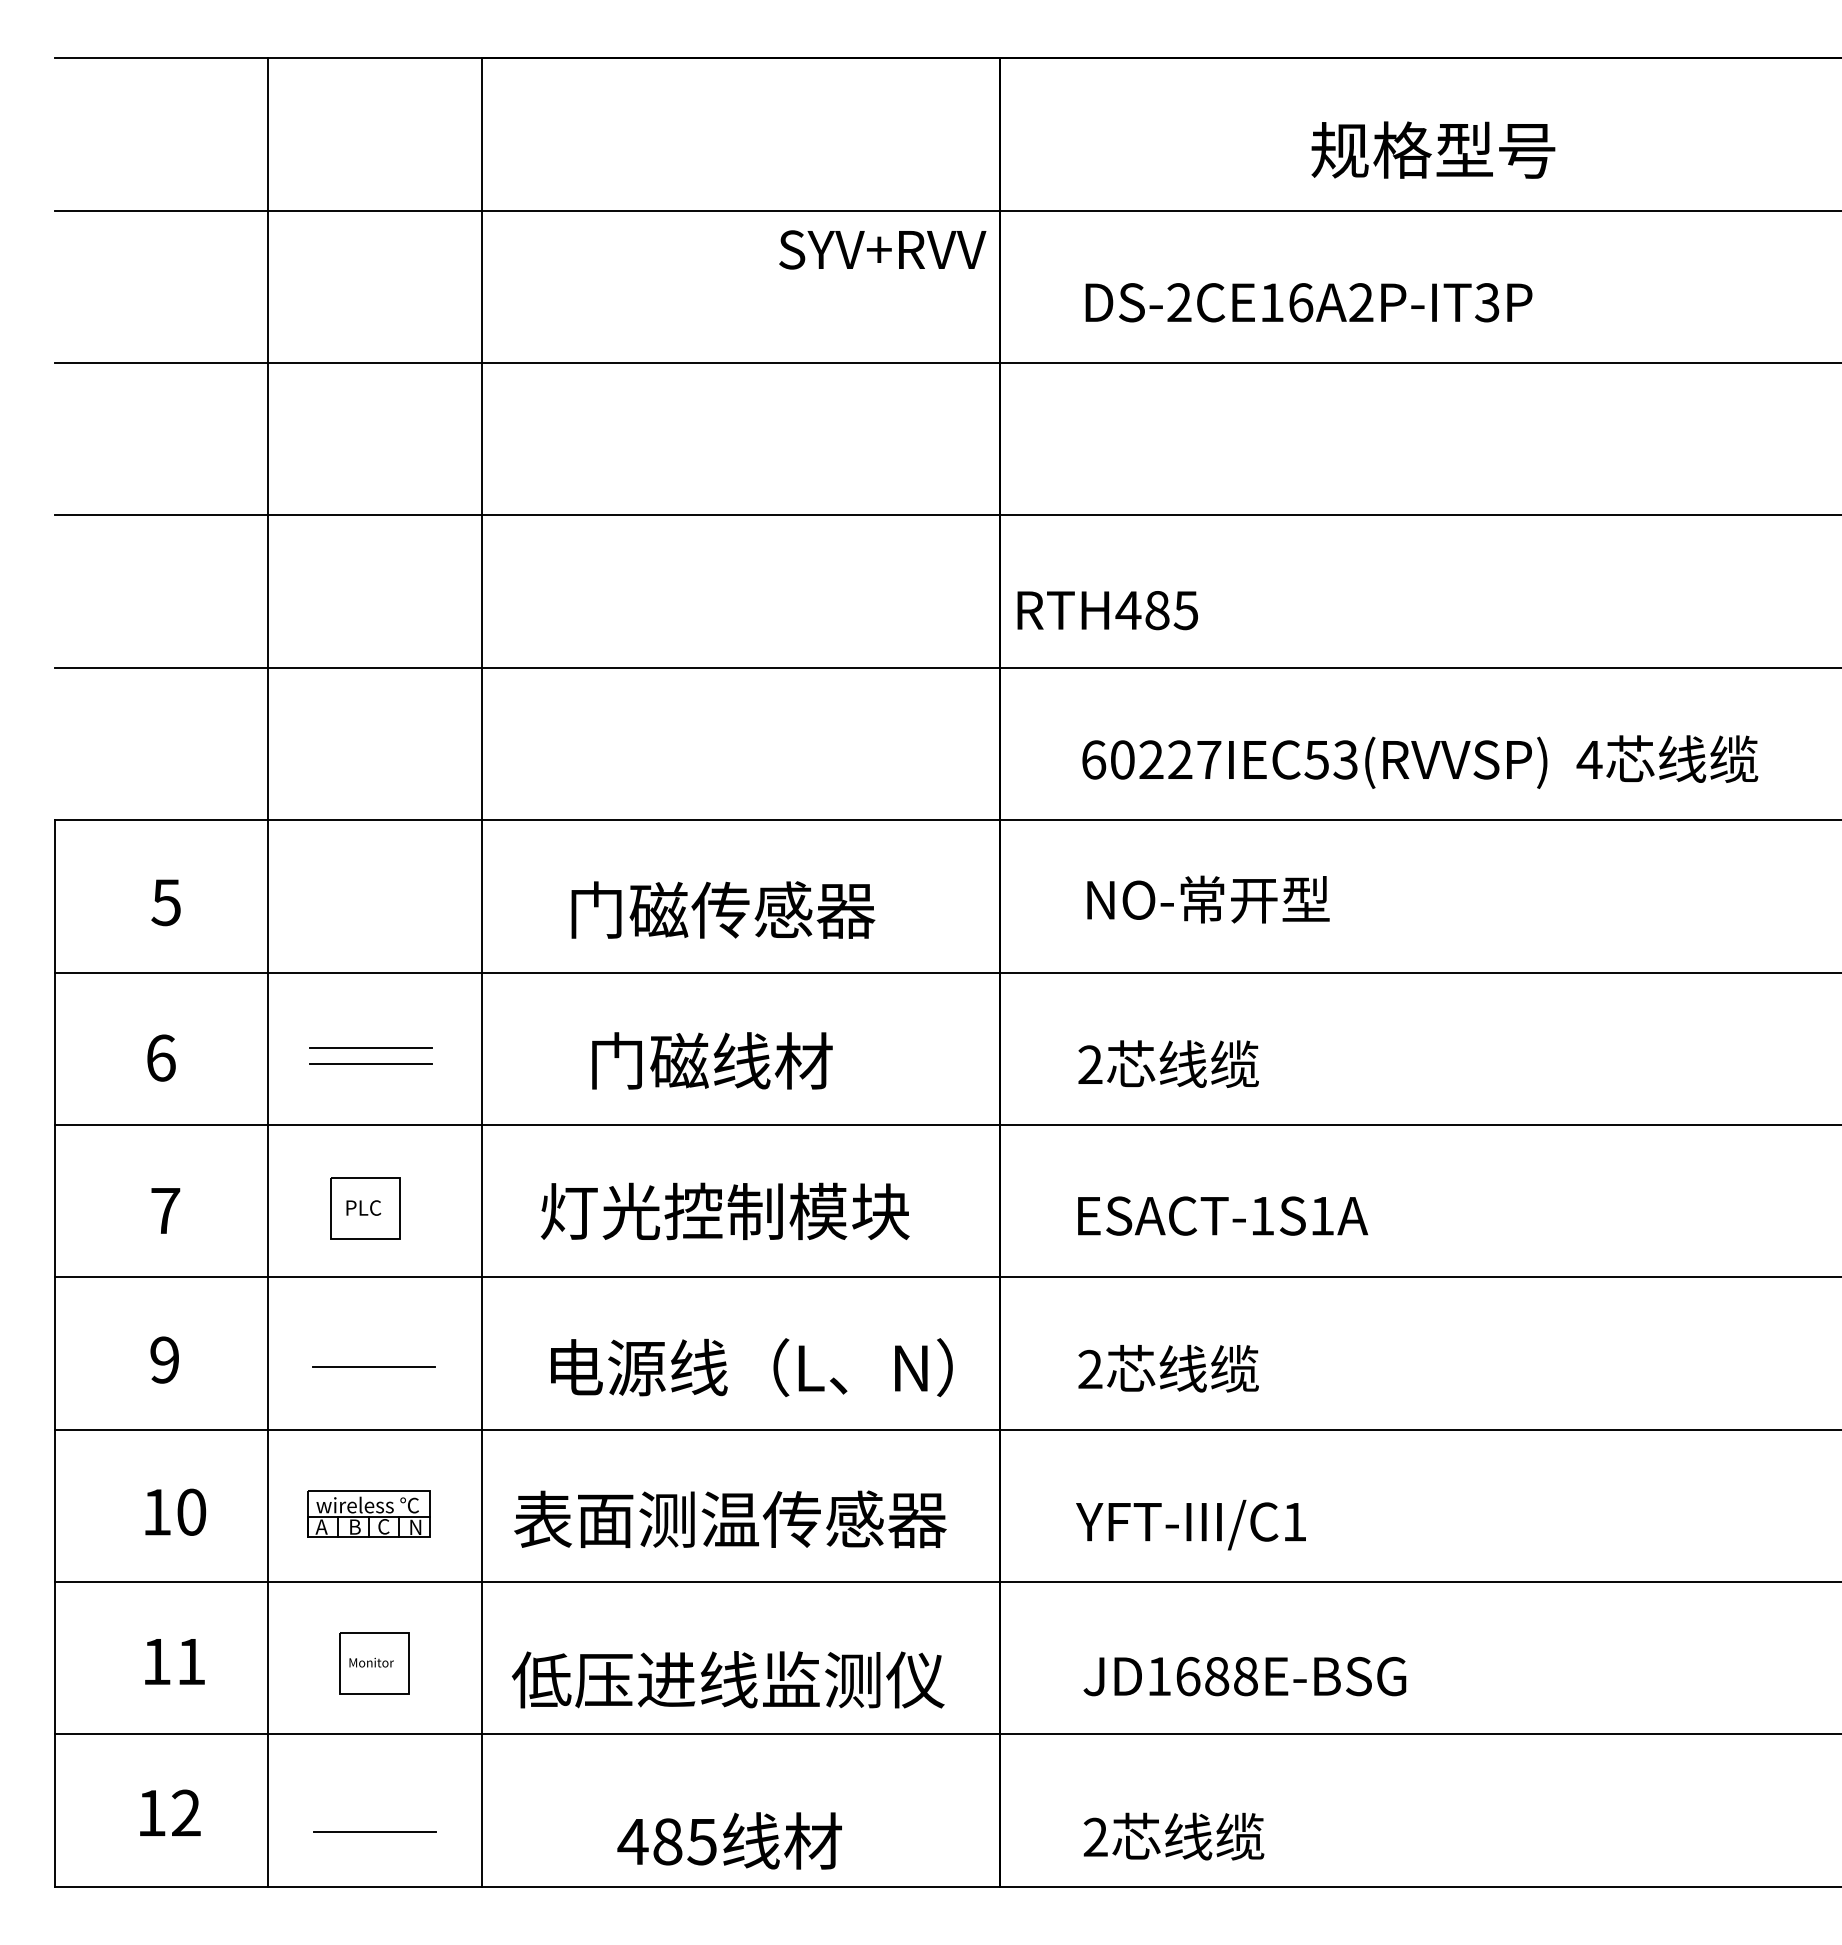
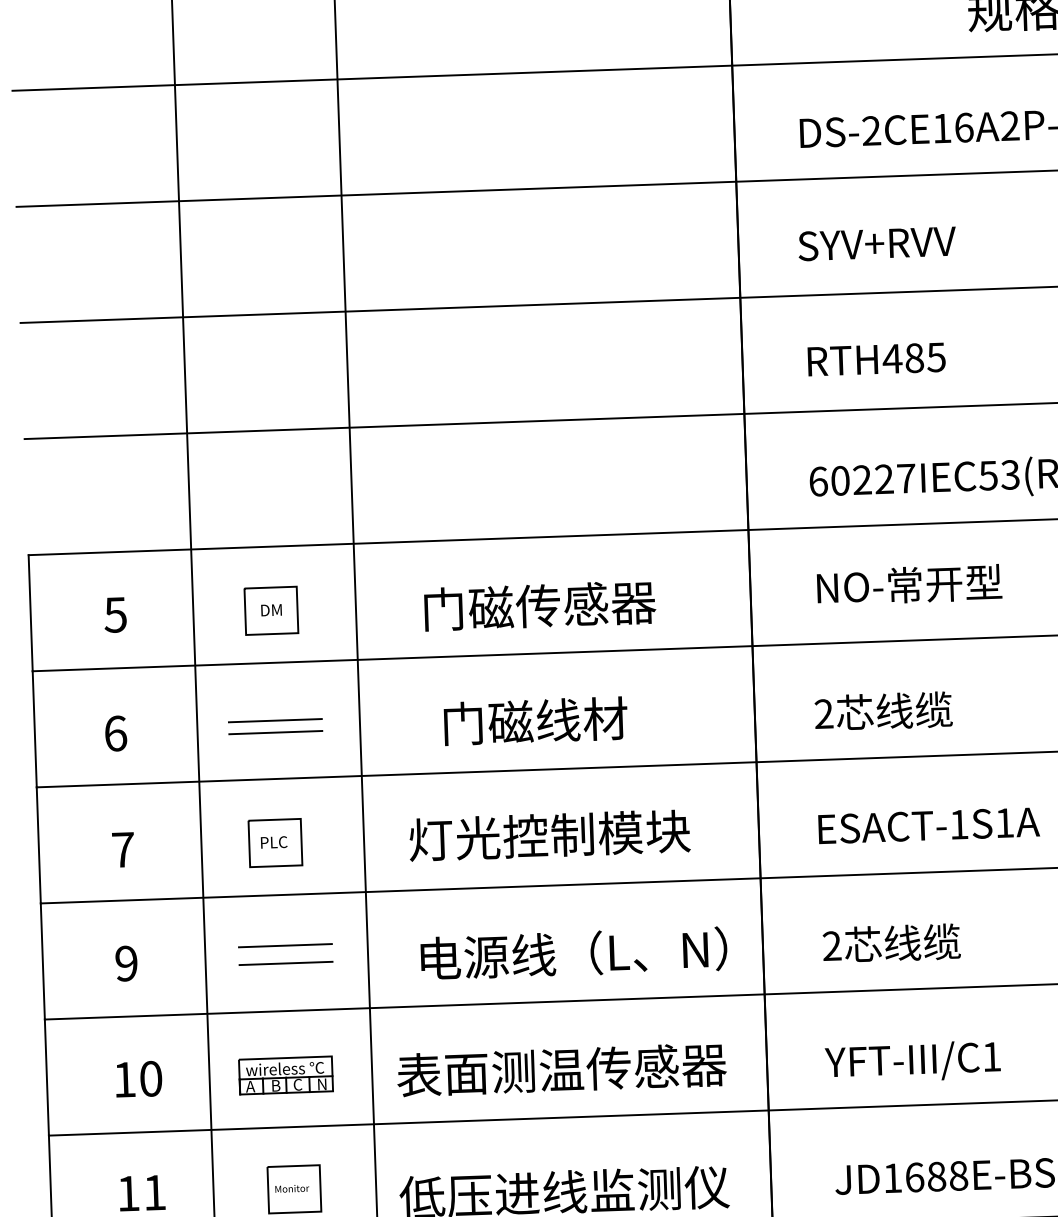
text: (882, 249) -> (877, 243), moved
text: (1107, 610) -> (876, 359), moved
part: (370, 904) -> (271, 611), added
line: (373, 1343) -> (285, 945), added

